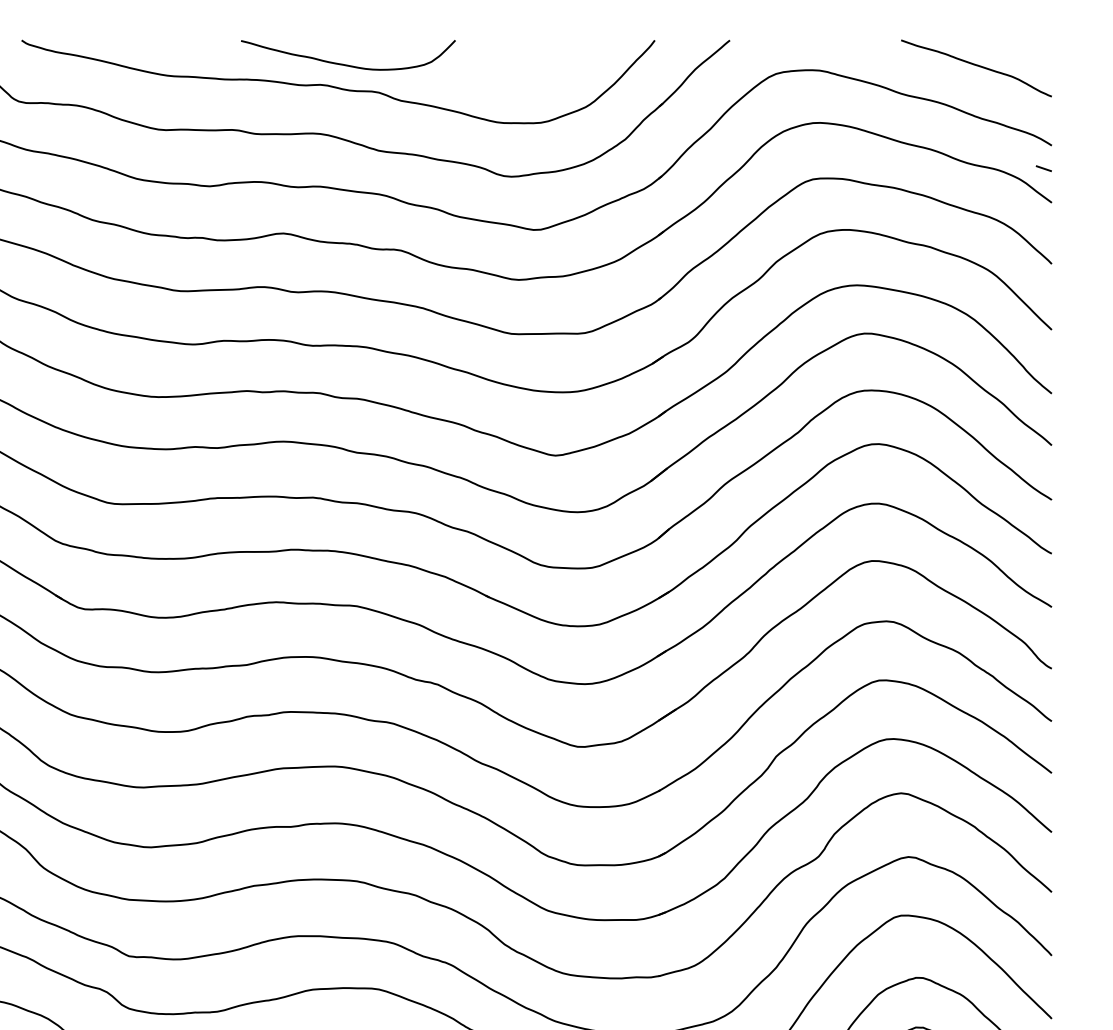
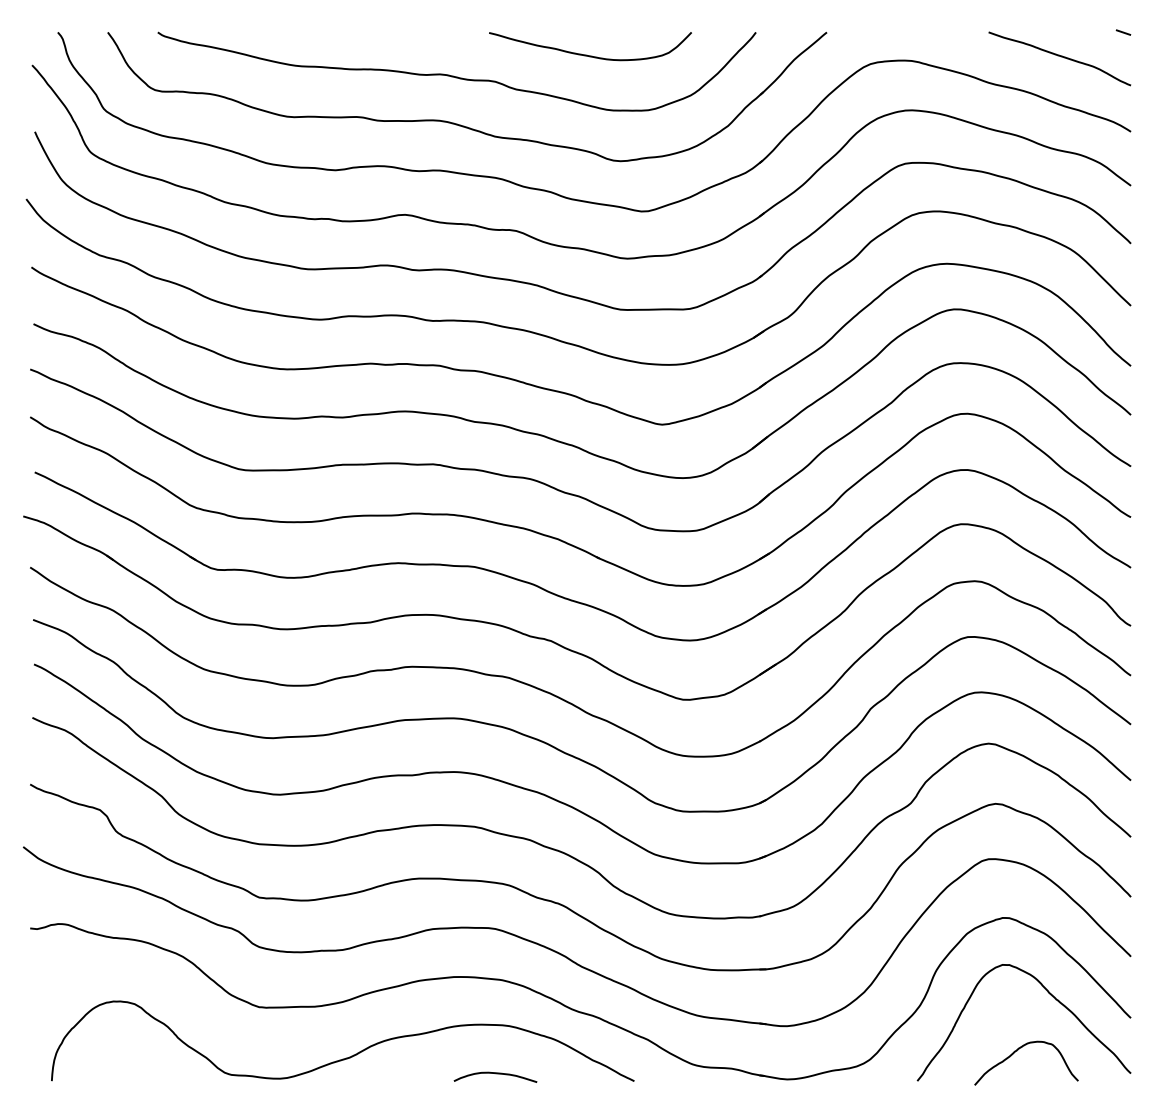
curve: (345, 63) -> (587, 54), moved
line: (1043, 168) -> (1123, 32), moved

